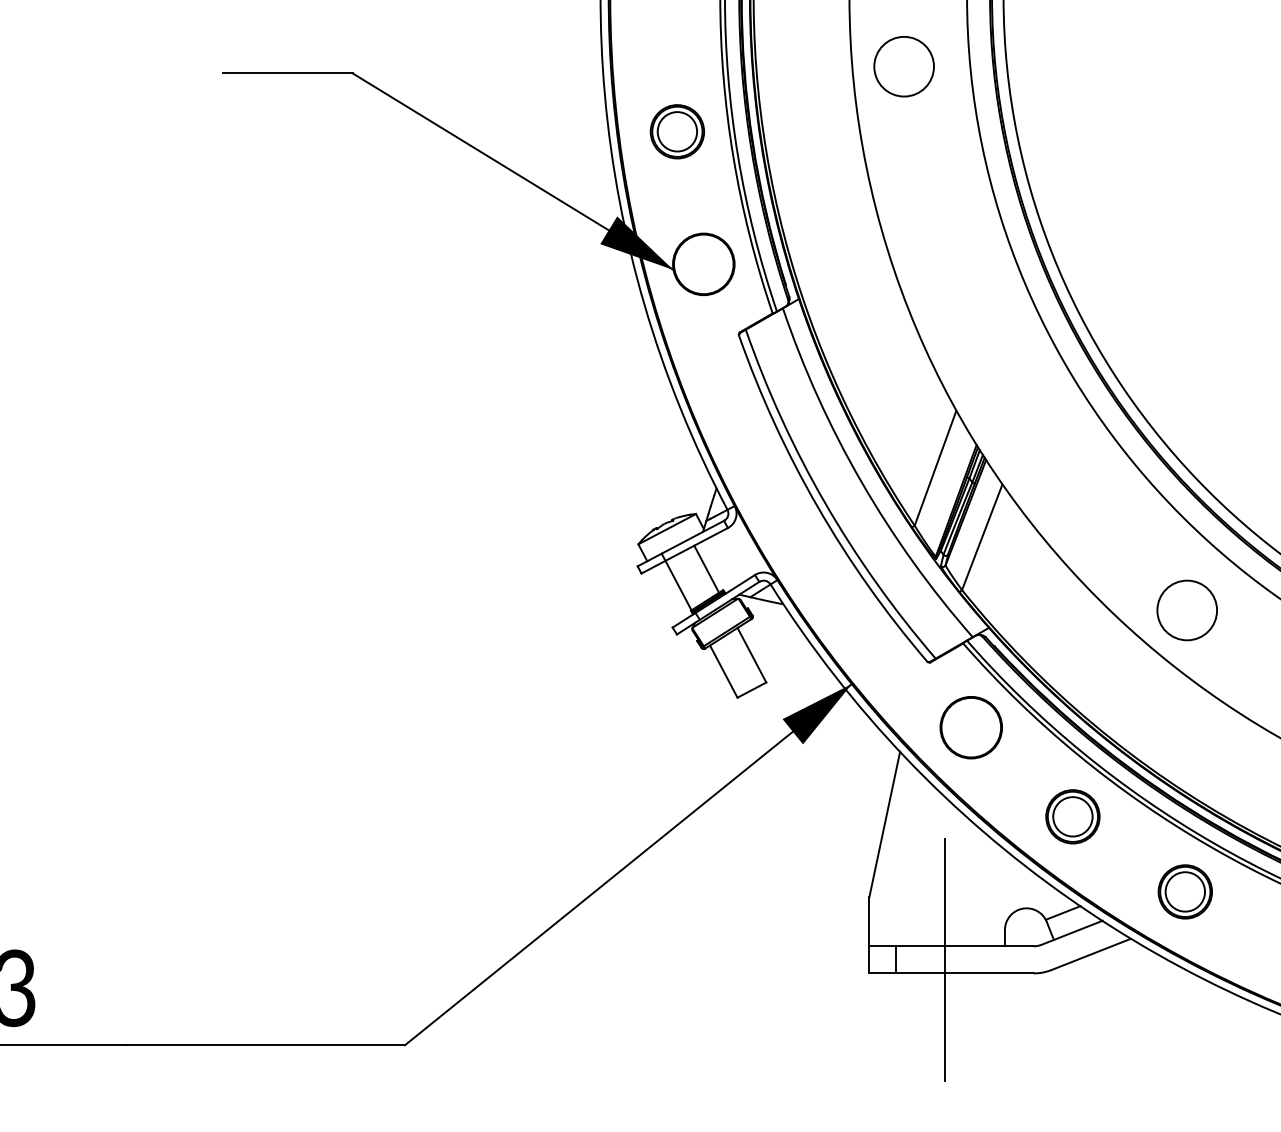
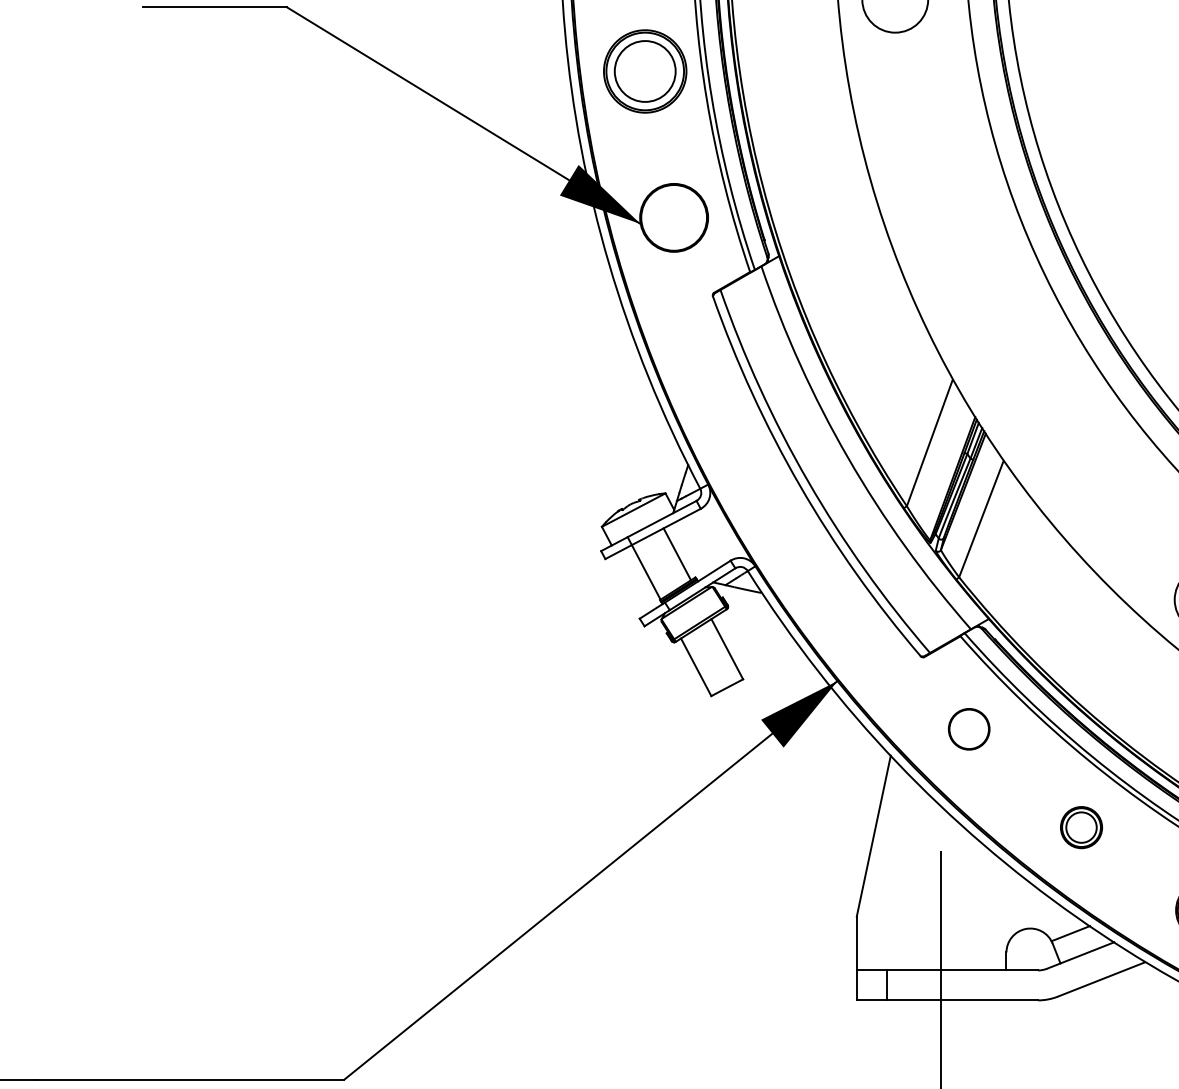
part: (676, 131) -> (644, 71), size x1.4
circle: (970, 727) -> (968, 728), size x0.6
part: (1072, 816) -> (1081, 827), size x0.7

